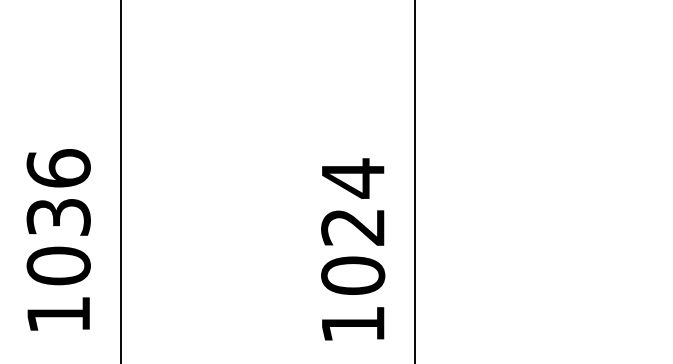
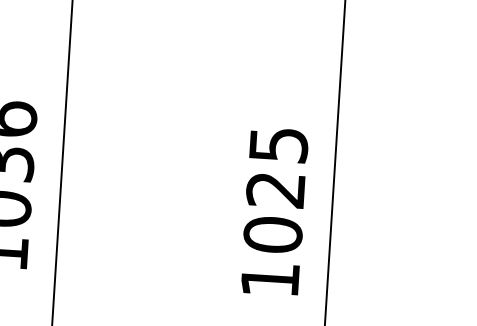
text: (353, 178) -> (279, 145), 1024 -> 1025

